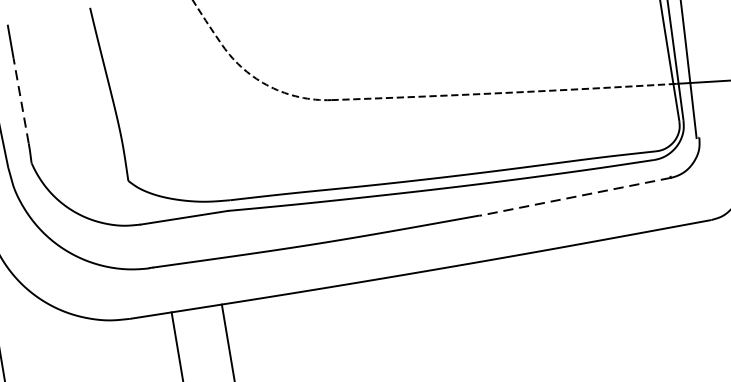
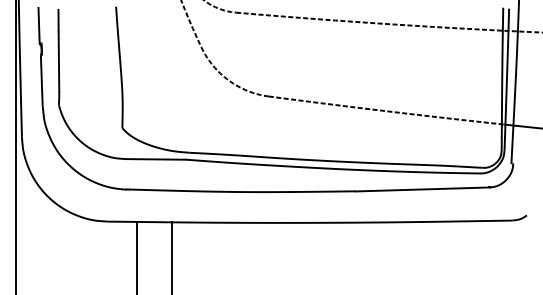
line: (20, 101) -> (58, 62), dashed -> solid
line: (574, 196) -> (422, 189), dashed -> solid

